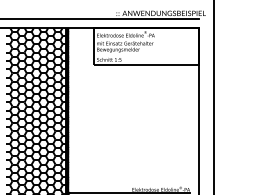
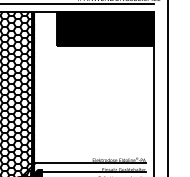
fill: (146, 46) -> (105, 28), added

